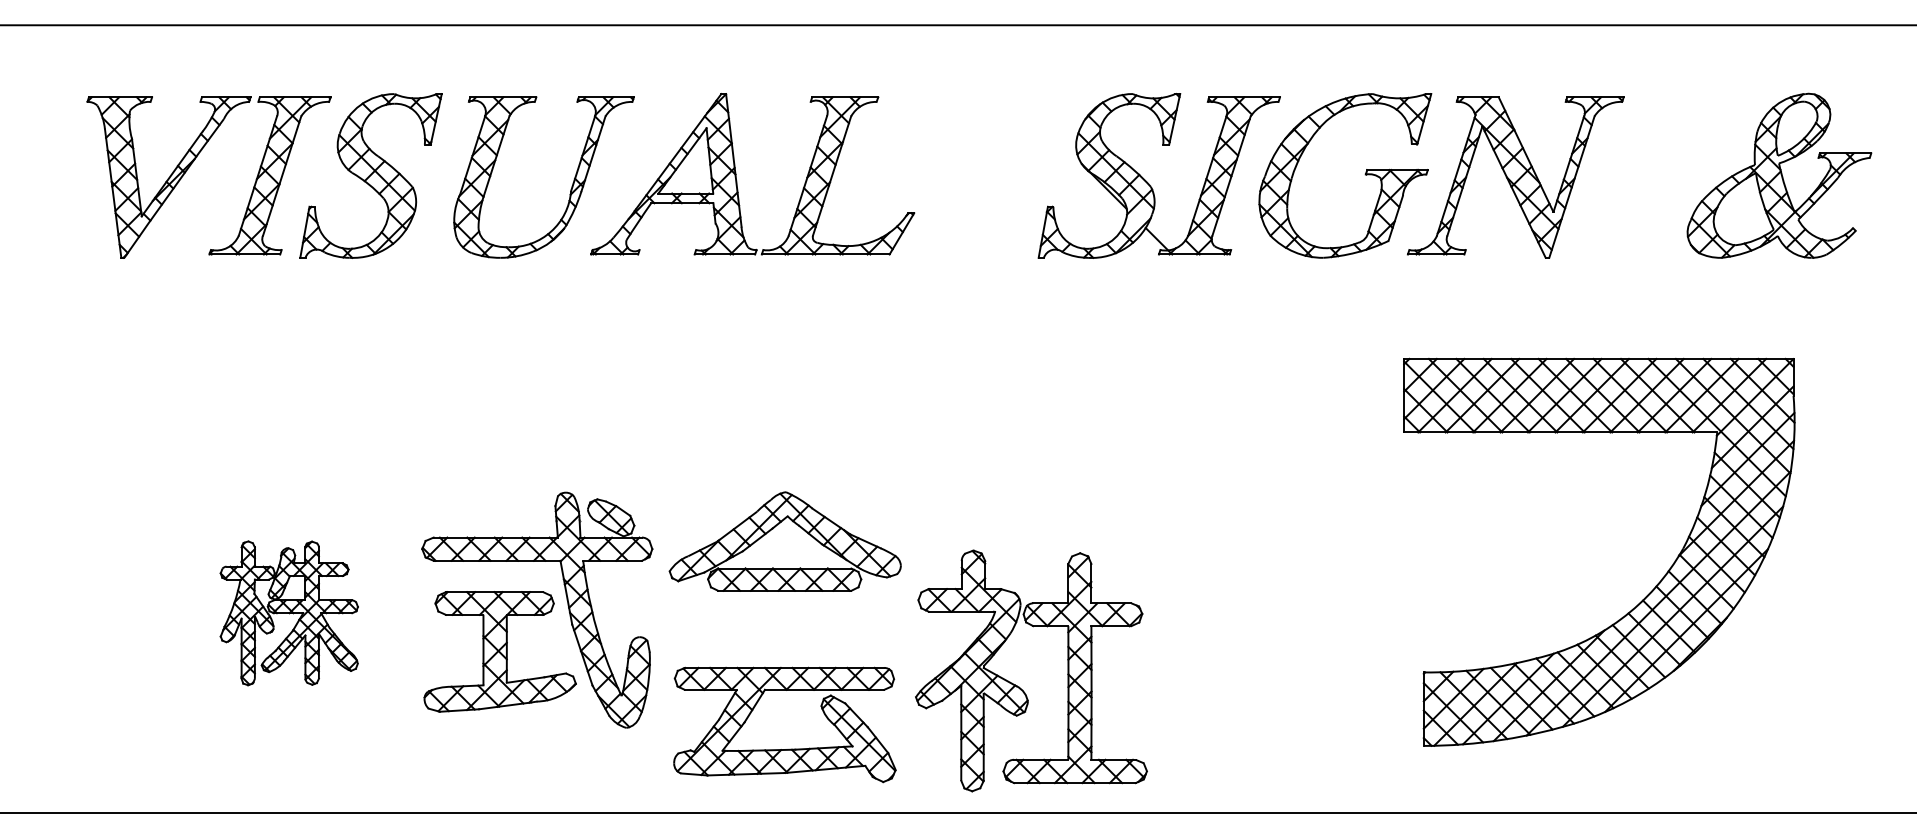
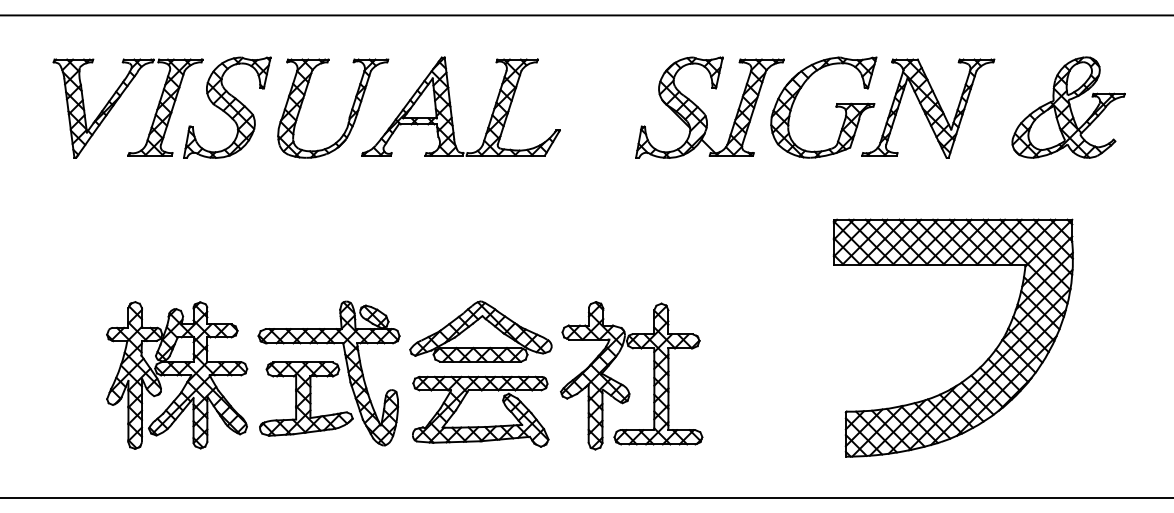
part: (1779, 175) -> (1068, 107), moved
part: (1643, 597) -> (980, 365), moved
part: (289, 613) -> (177, 375), size x1.67
part: (1021, 686) -> (625, 385), moved
part: (784, 748) -> (480, 426), moved

